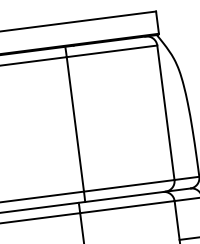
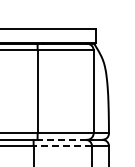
line: (125, 196) -> (62, 139), solid -> dashed
line: (126, 207) -> (62, 146), solid -> dashed

